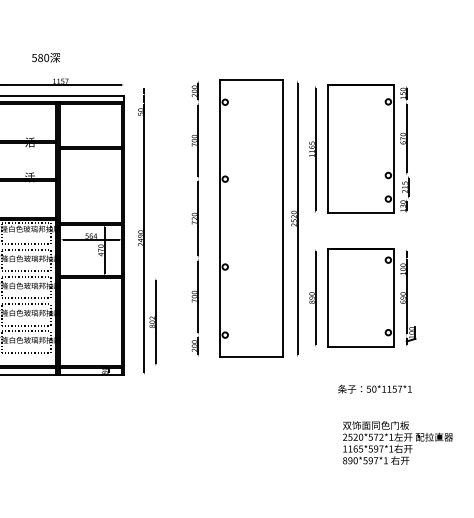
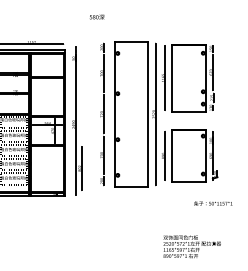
text: (45, 56) -> (96, 16), moved
text: (375, 388) -> (213, 203), moved
text: (396, 442) -> (191, 246), moved

